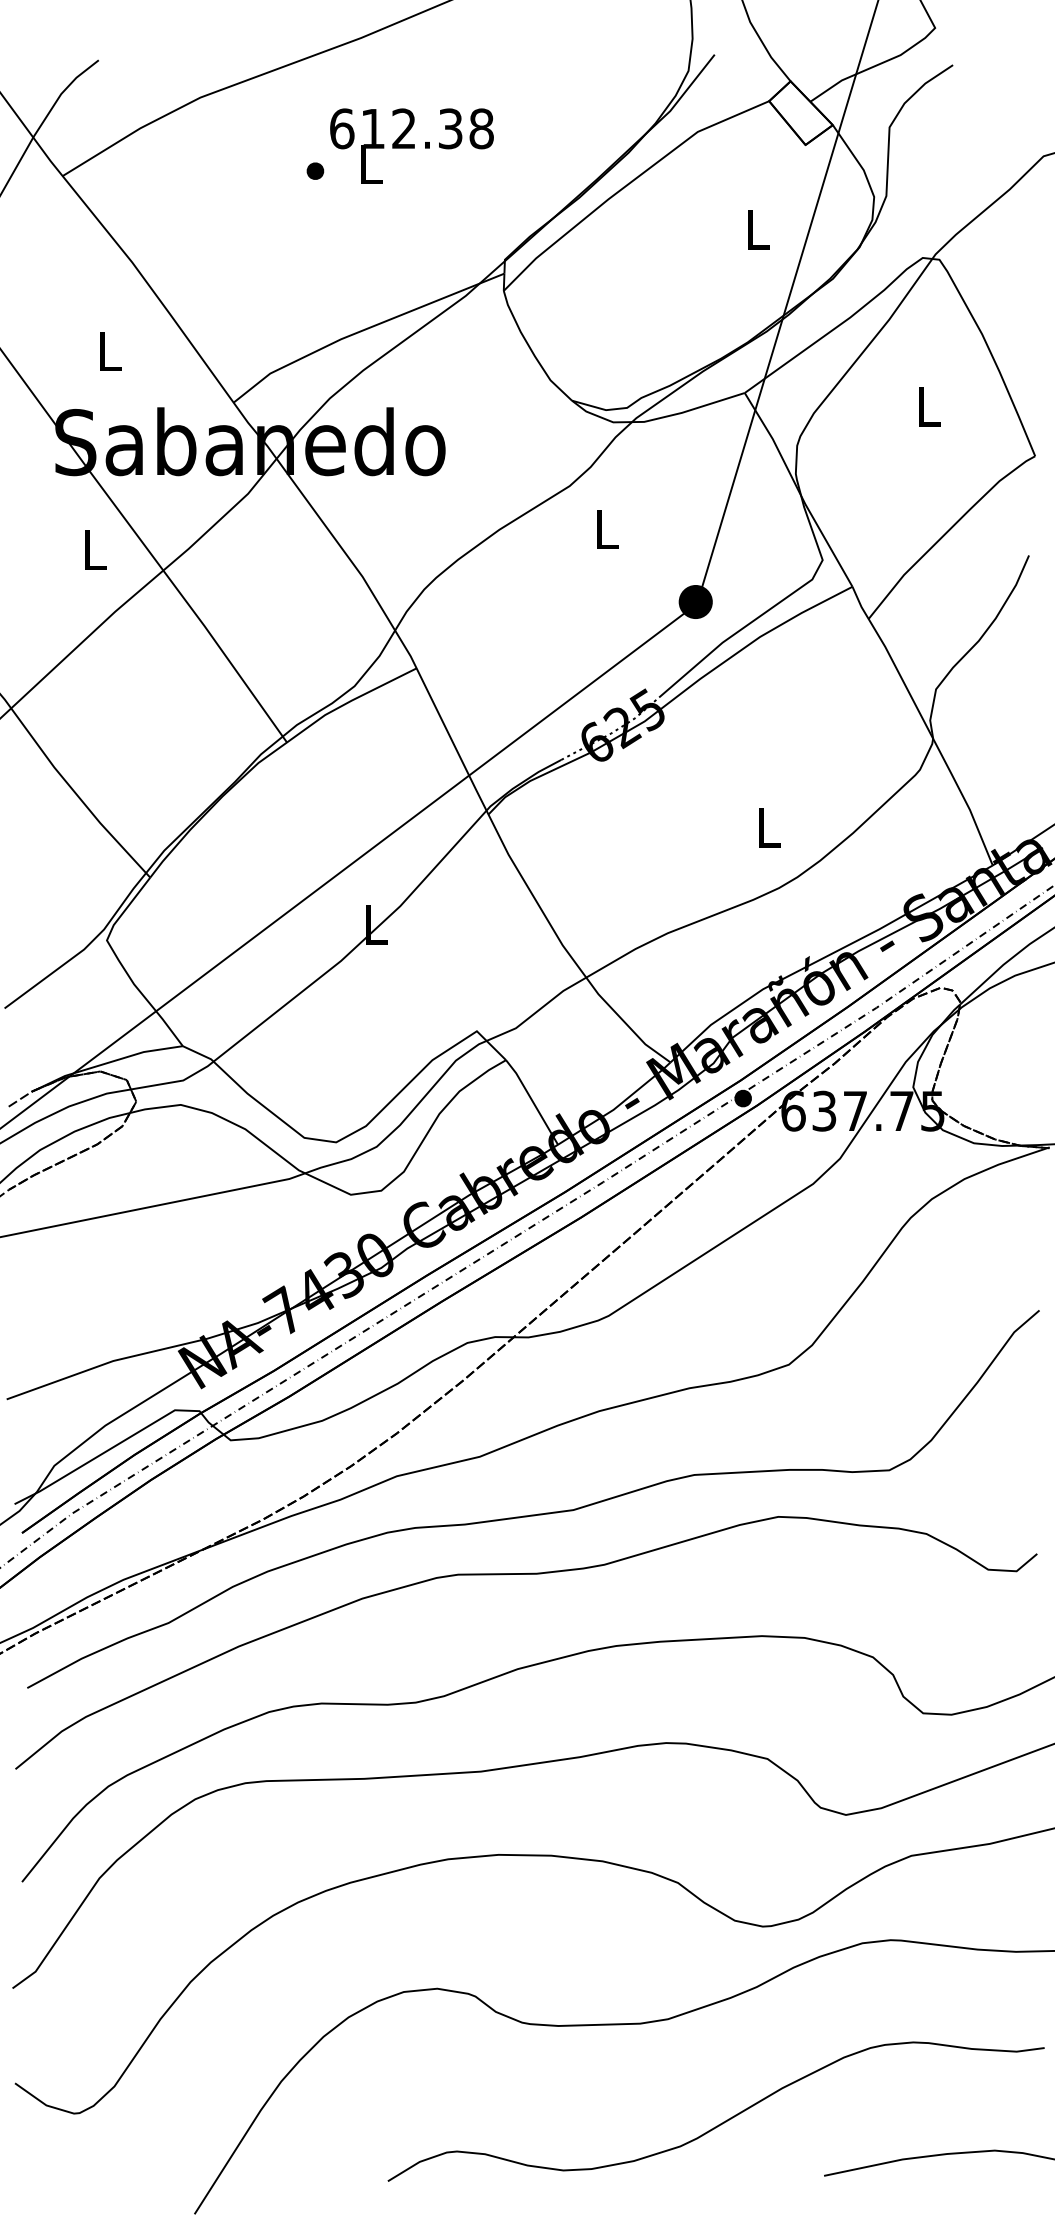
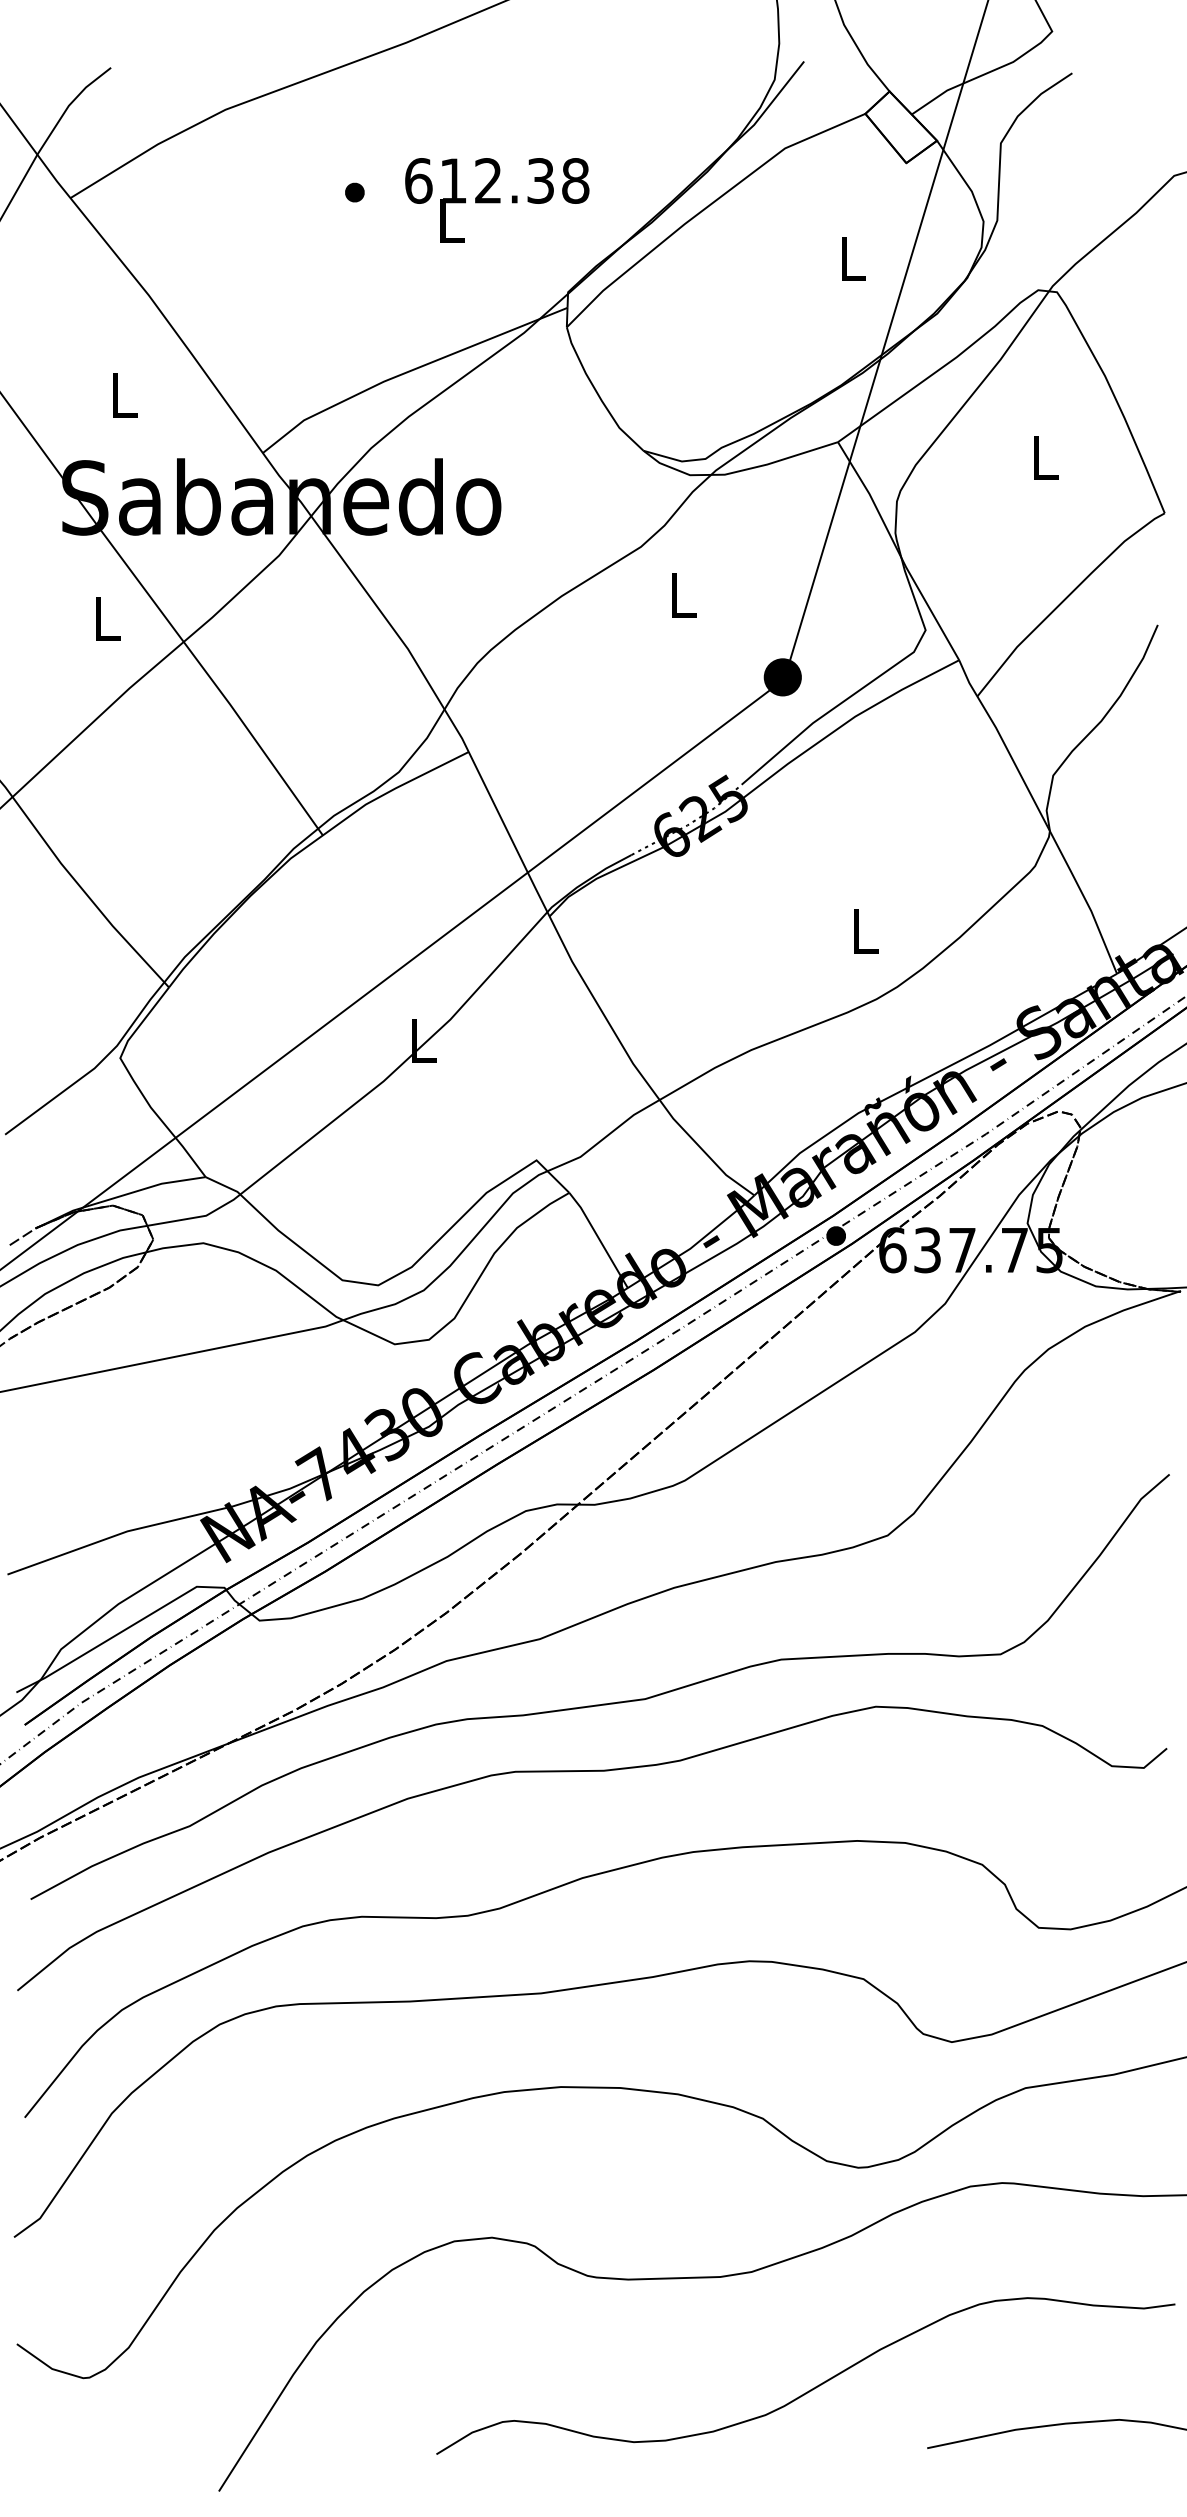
text: (411, 145) -> (496, 199), moved

